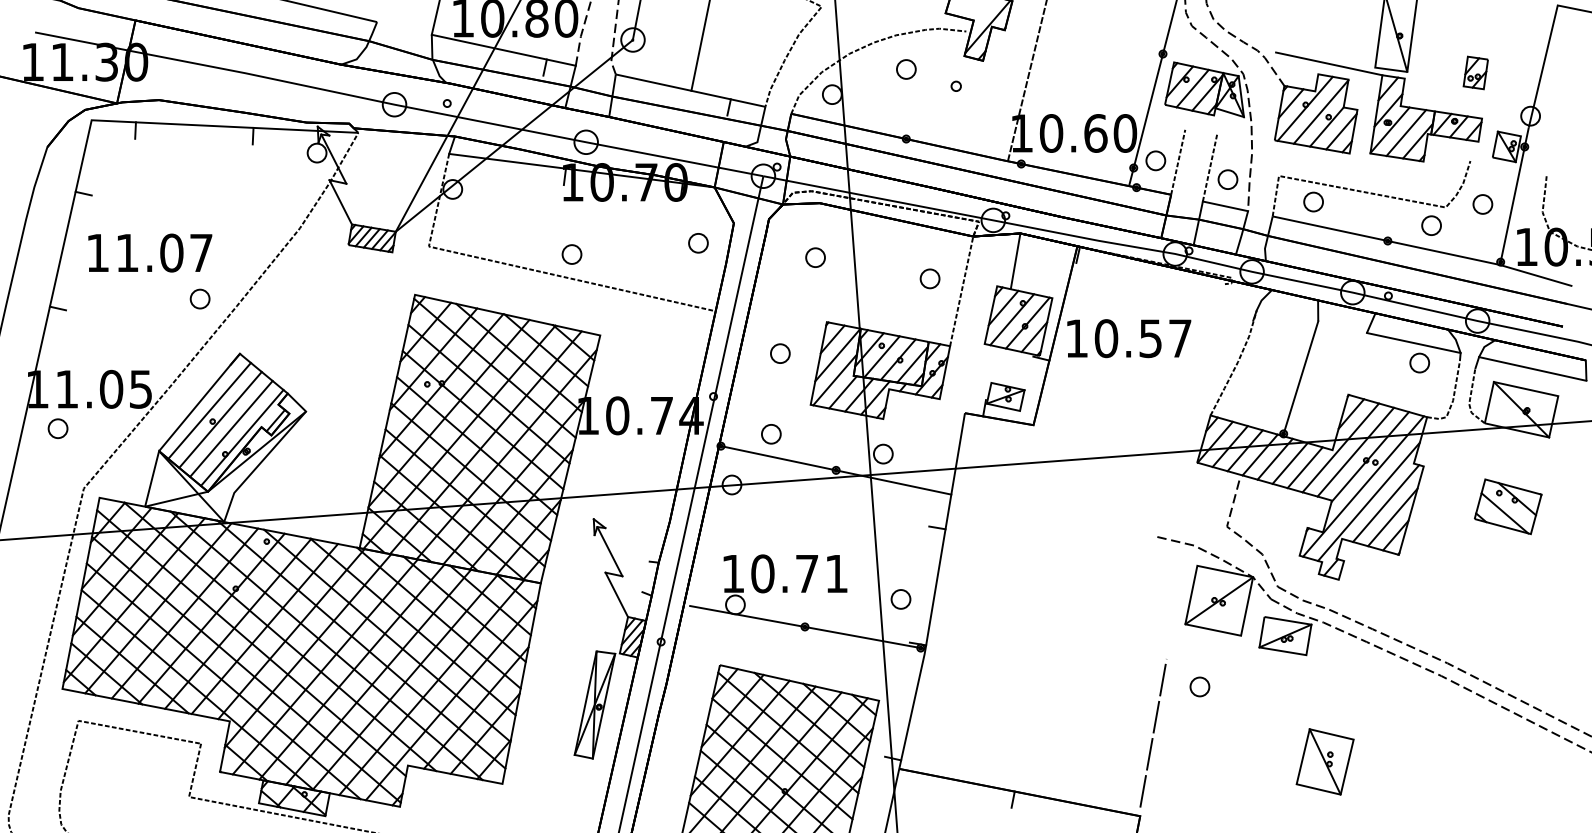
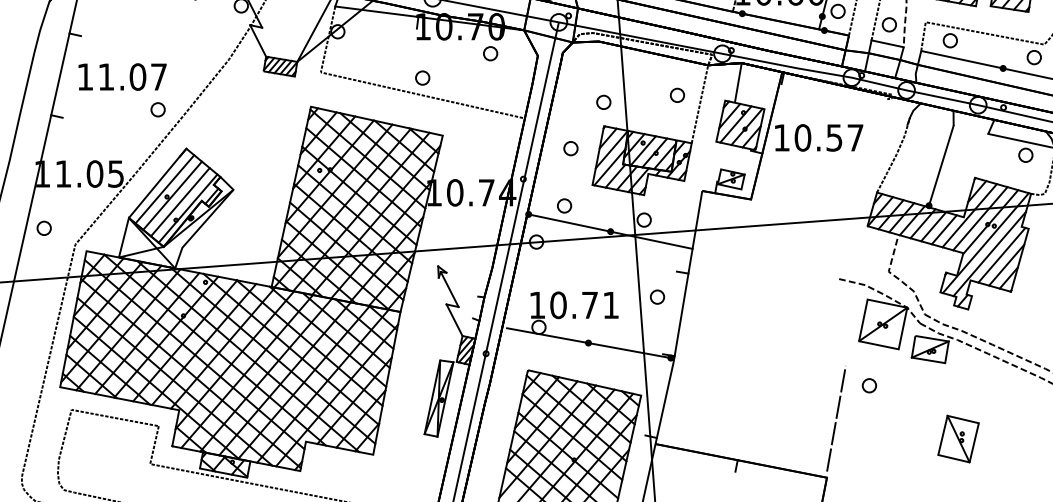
part: (698, 243) -> (490, 53), moved
part: (815, 257) -> (603, 102), moved
part: (57, 428) -> (43, 228), moved
part: (900, 599) -> (657, 297), moved

